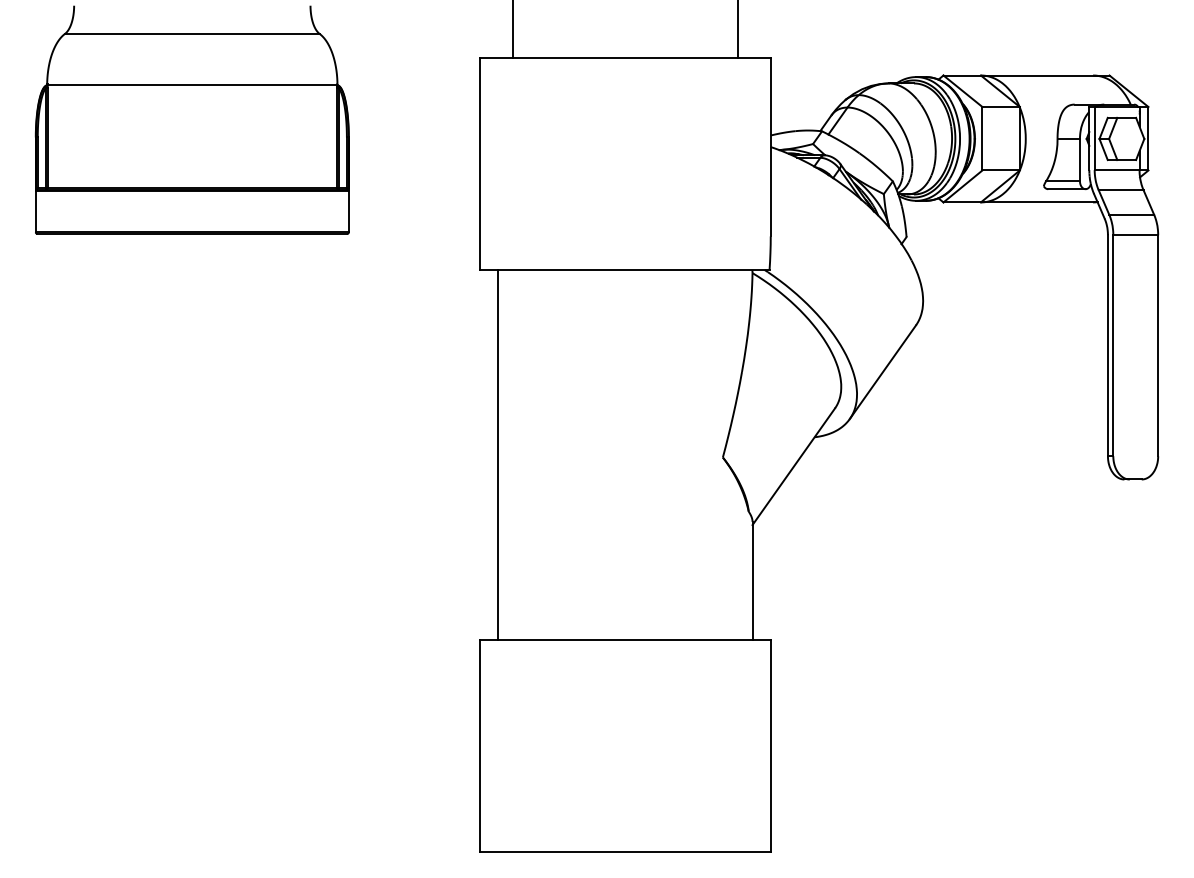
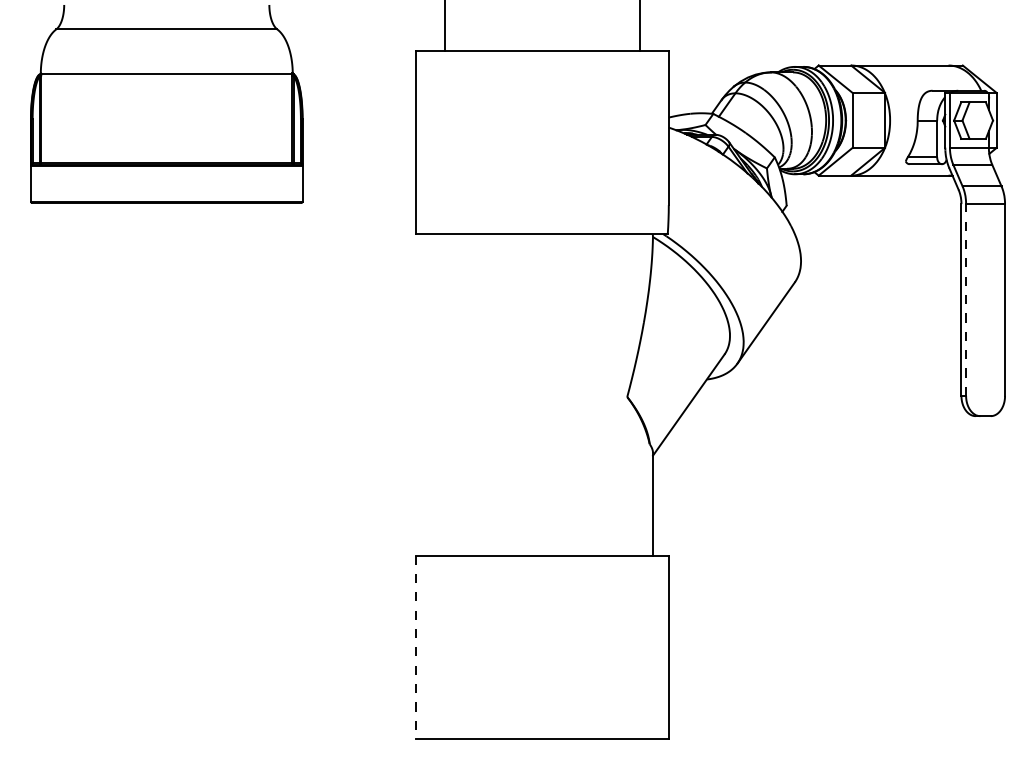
line: (1113, 345) -> (966, 299), solid -> dashed
line: (498, 454) -> (432, 394), removed
line: (479, 745) -> (416, 647), solid -> dashed

